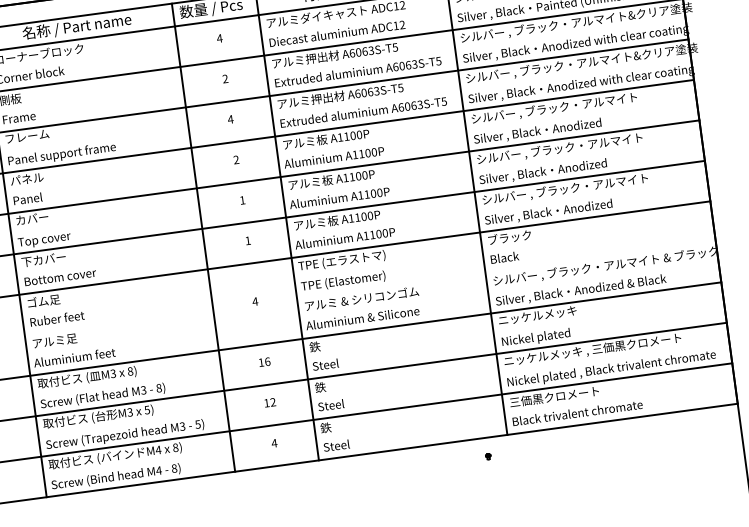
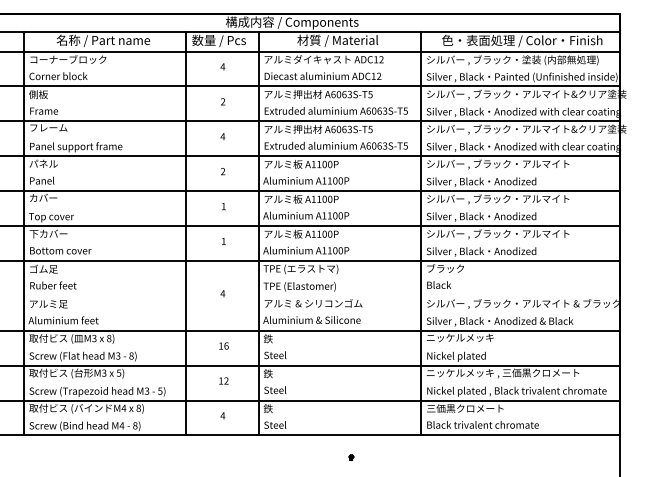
part: (488, 456) -> (351, 457), moved

